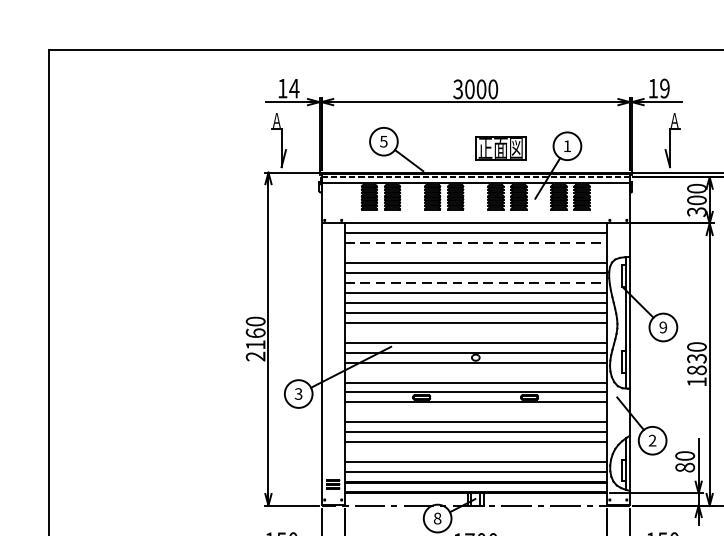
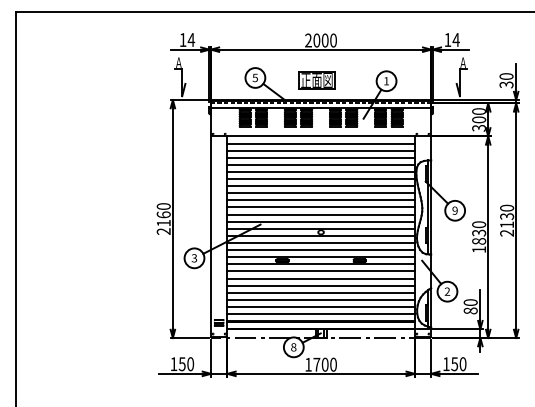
text: (458, 89) -> (308, 40), 3000 -> 2000
text: (663, 89) -> (455, 40), 19 -> 14
part: (500, 148) -> (316, 80), moved
line: (476, 243) -> (321, 150), dashed -> solid
line: (474, 252) -> (320, 157), added
line: (476, 283) -> (321, 179), dashed -> solid
line: (474, 332) -> (320, 214), added
line: (474, 373) -> (320, 243), added
line: (474, 412) -> (320, 271), added
line: (474, 451) -> (320, 299), added

